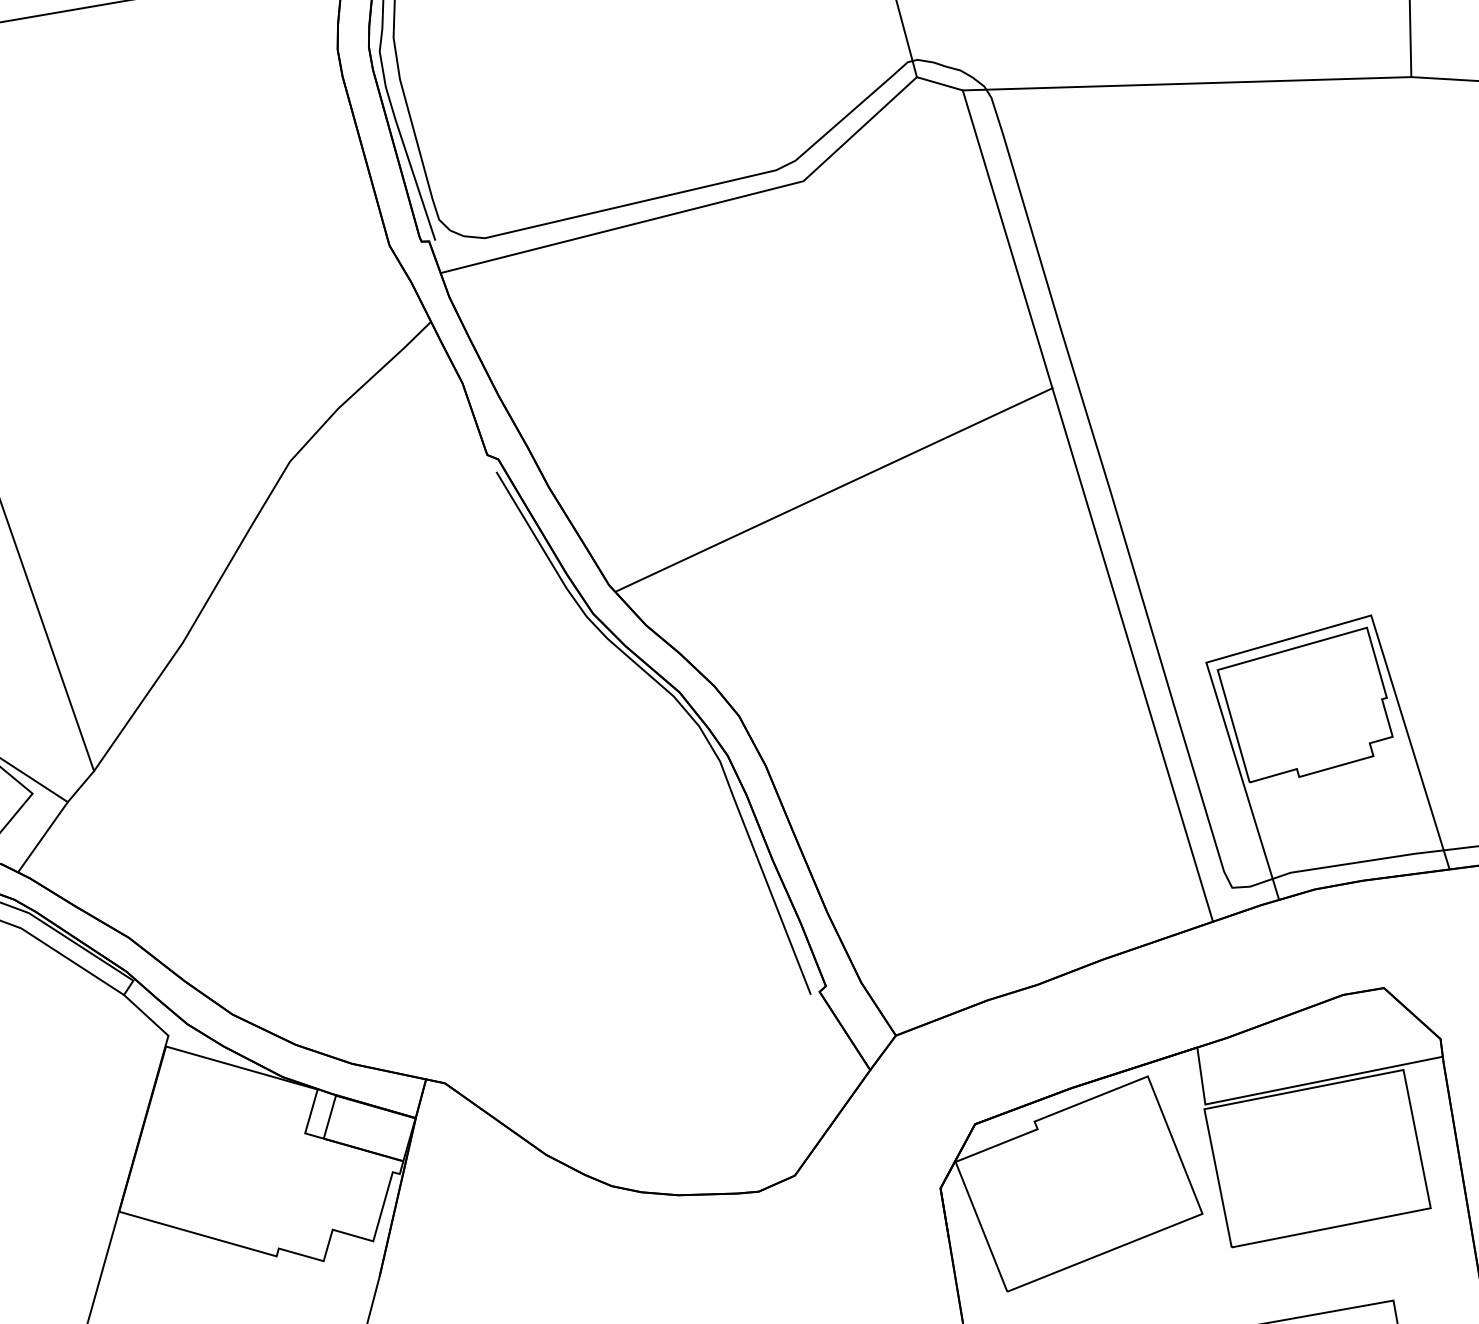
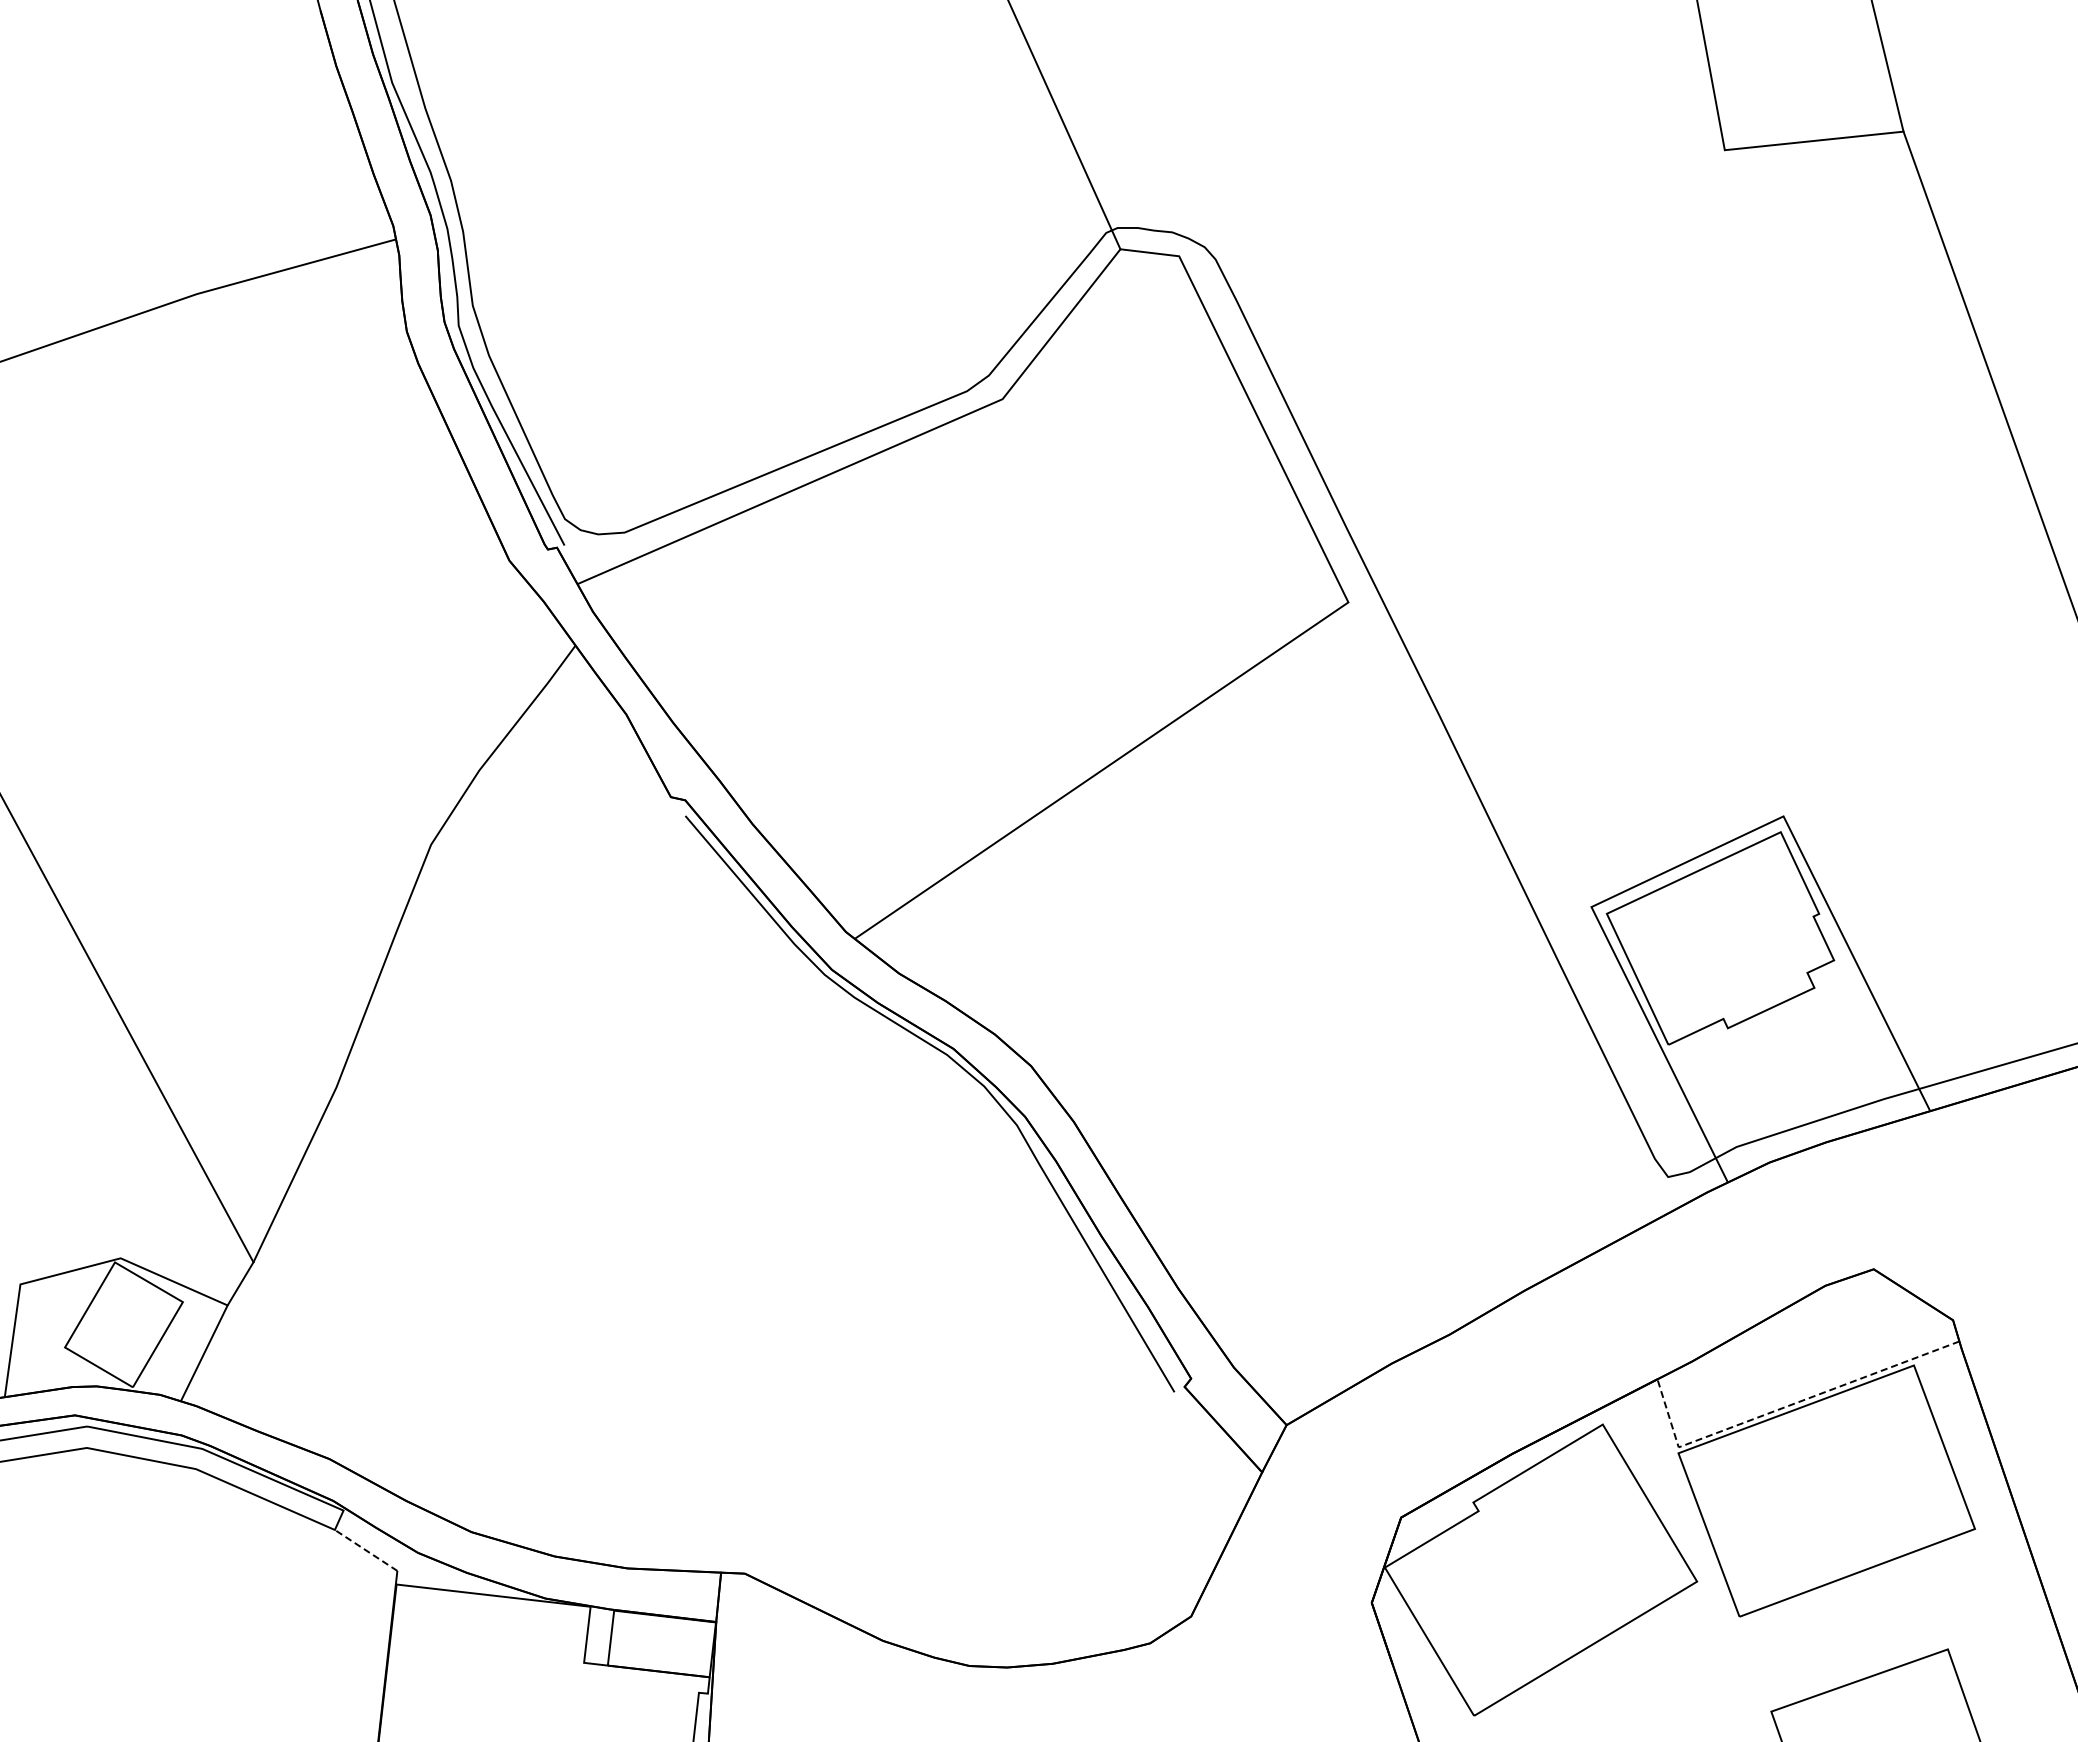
line: (1186, 83) -> (1451, 203), removed
line: (1132, 655) -> (1499, 912), removed
line: (145, 1015) -> (365, 1550), solid -> dashed
line: (1295, 1086) -> (1785, 1407), solid -> dashed

